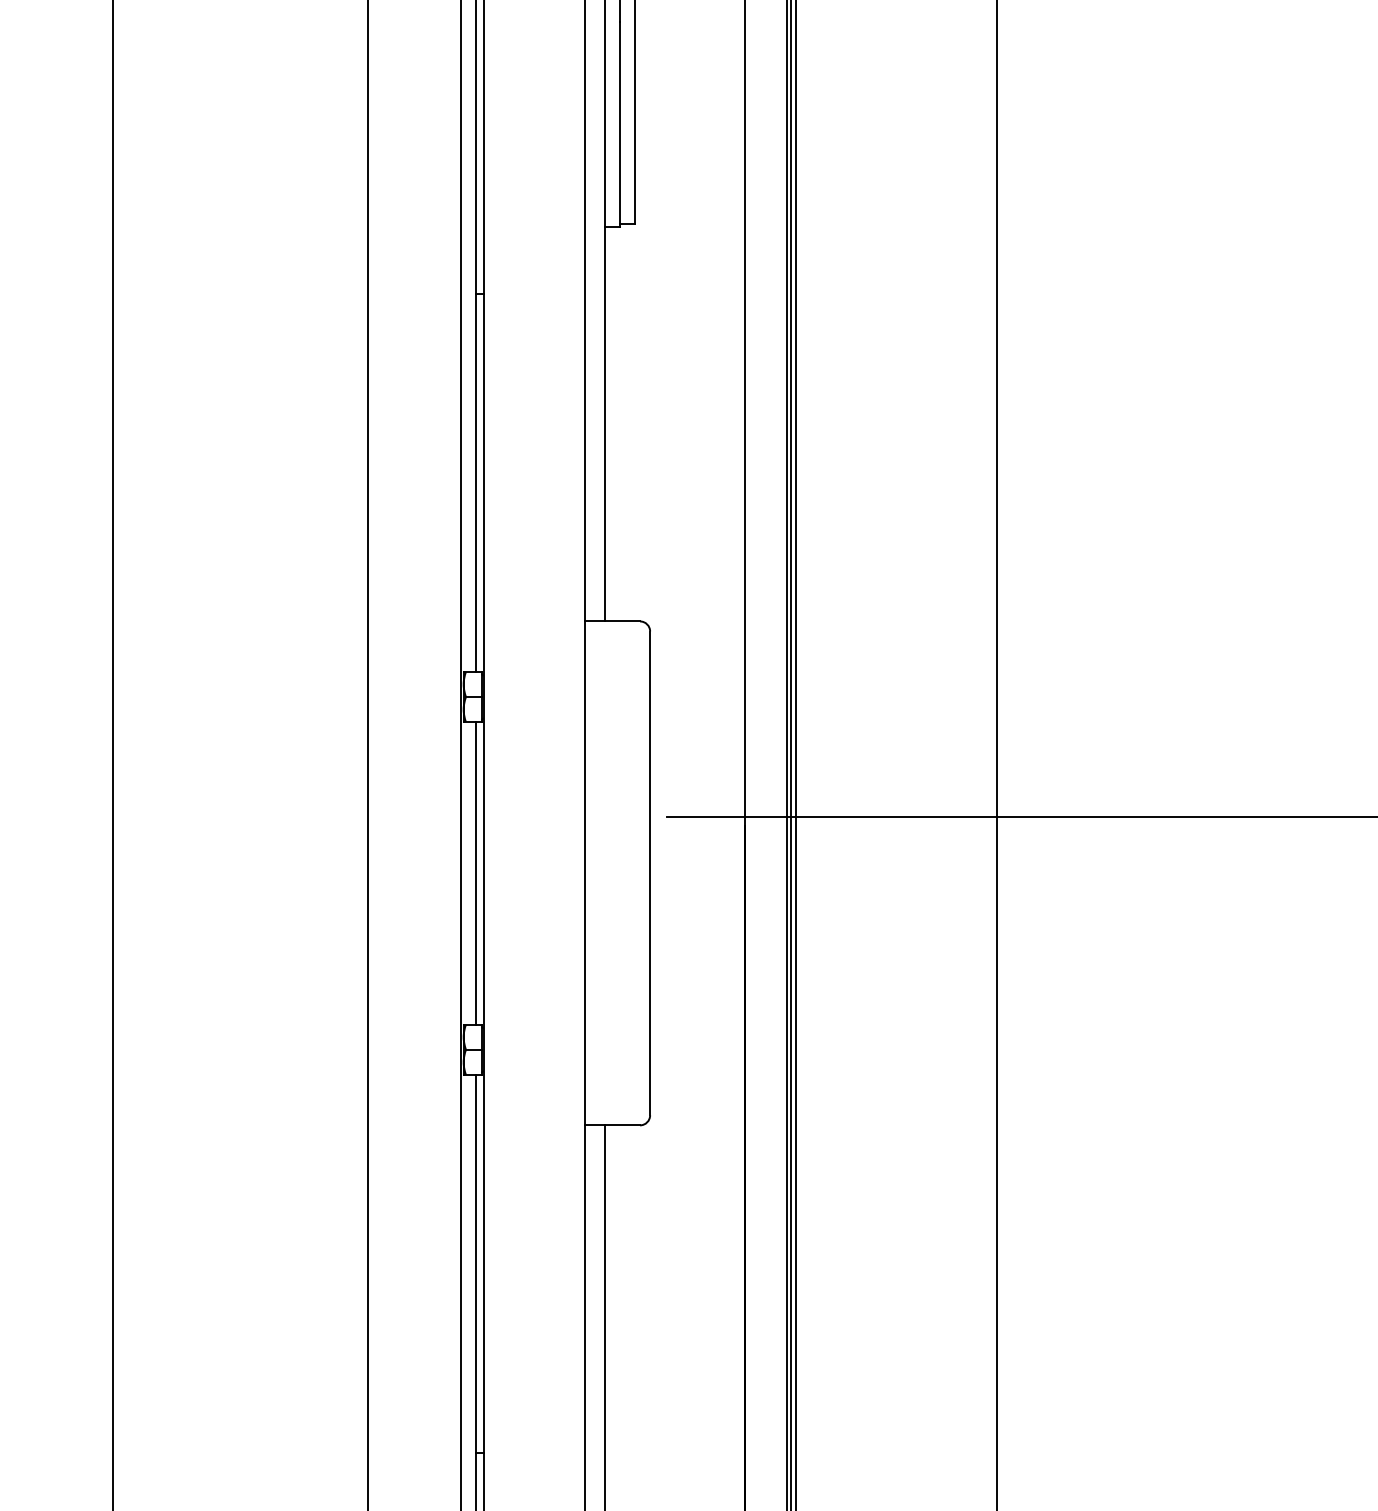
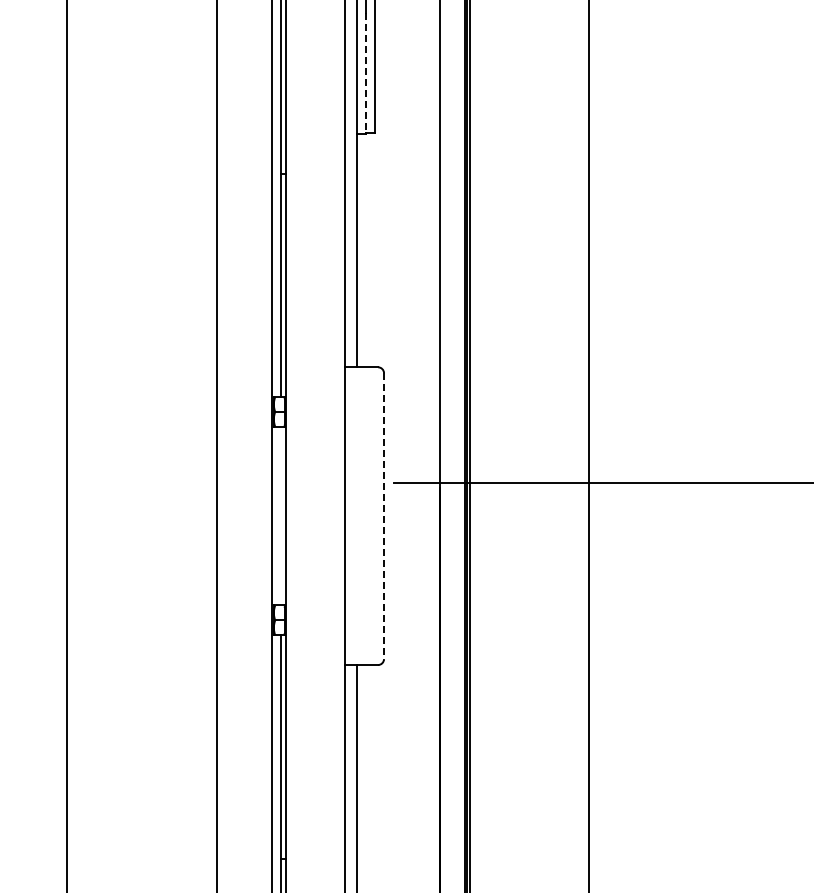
line: (620, 122) -> (366, 72), solid -> dashed
line: (476, 872) -> (281, 515), removed
line: (650, 873) -> (384, 516), solid -> dashed

